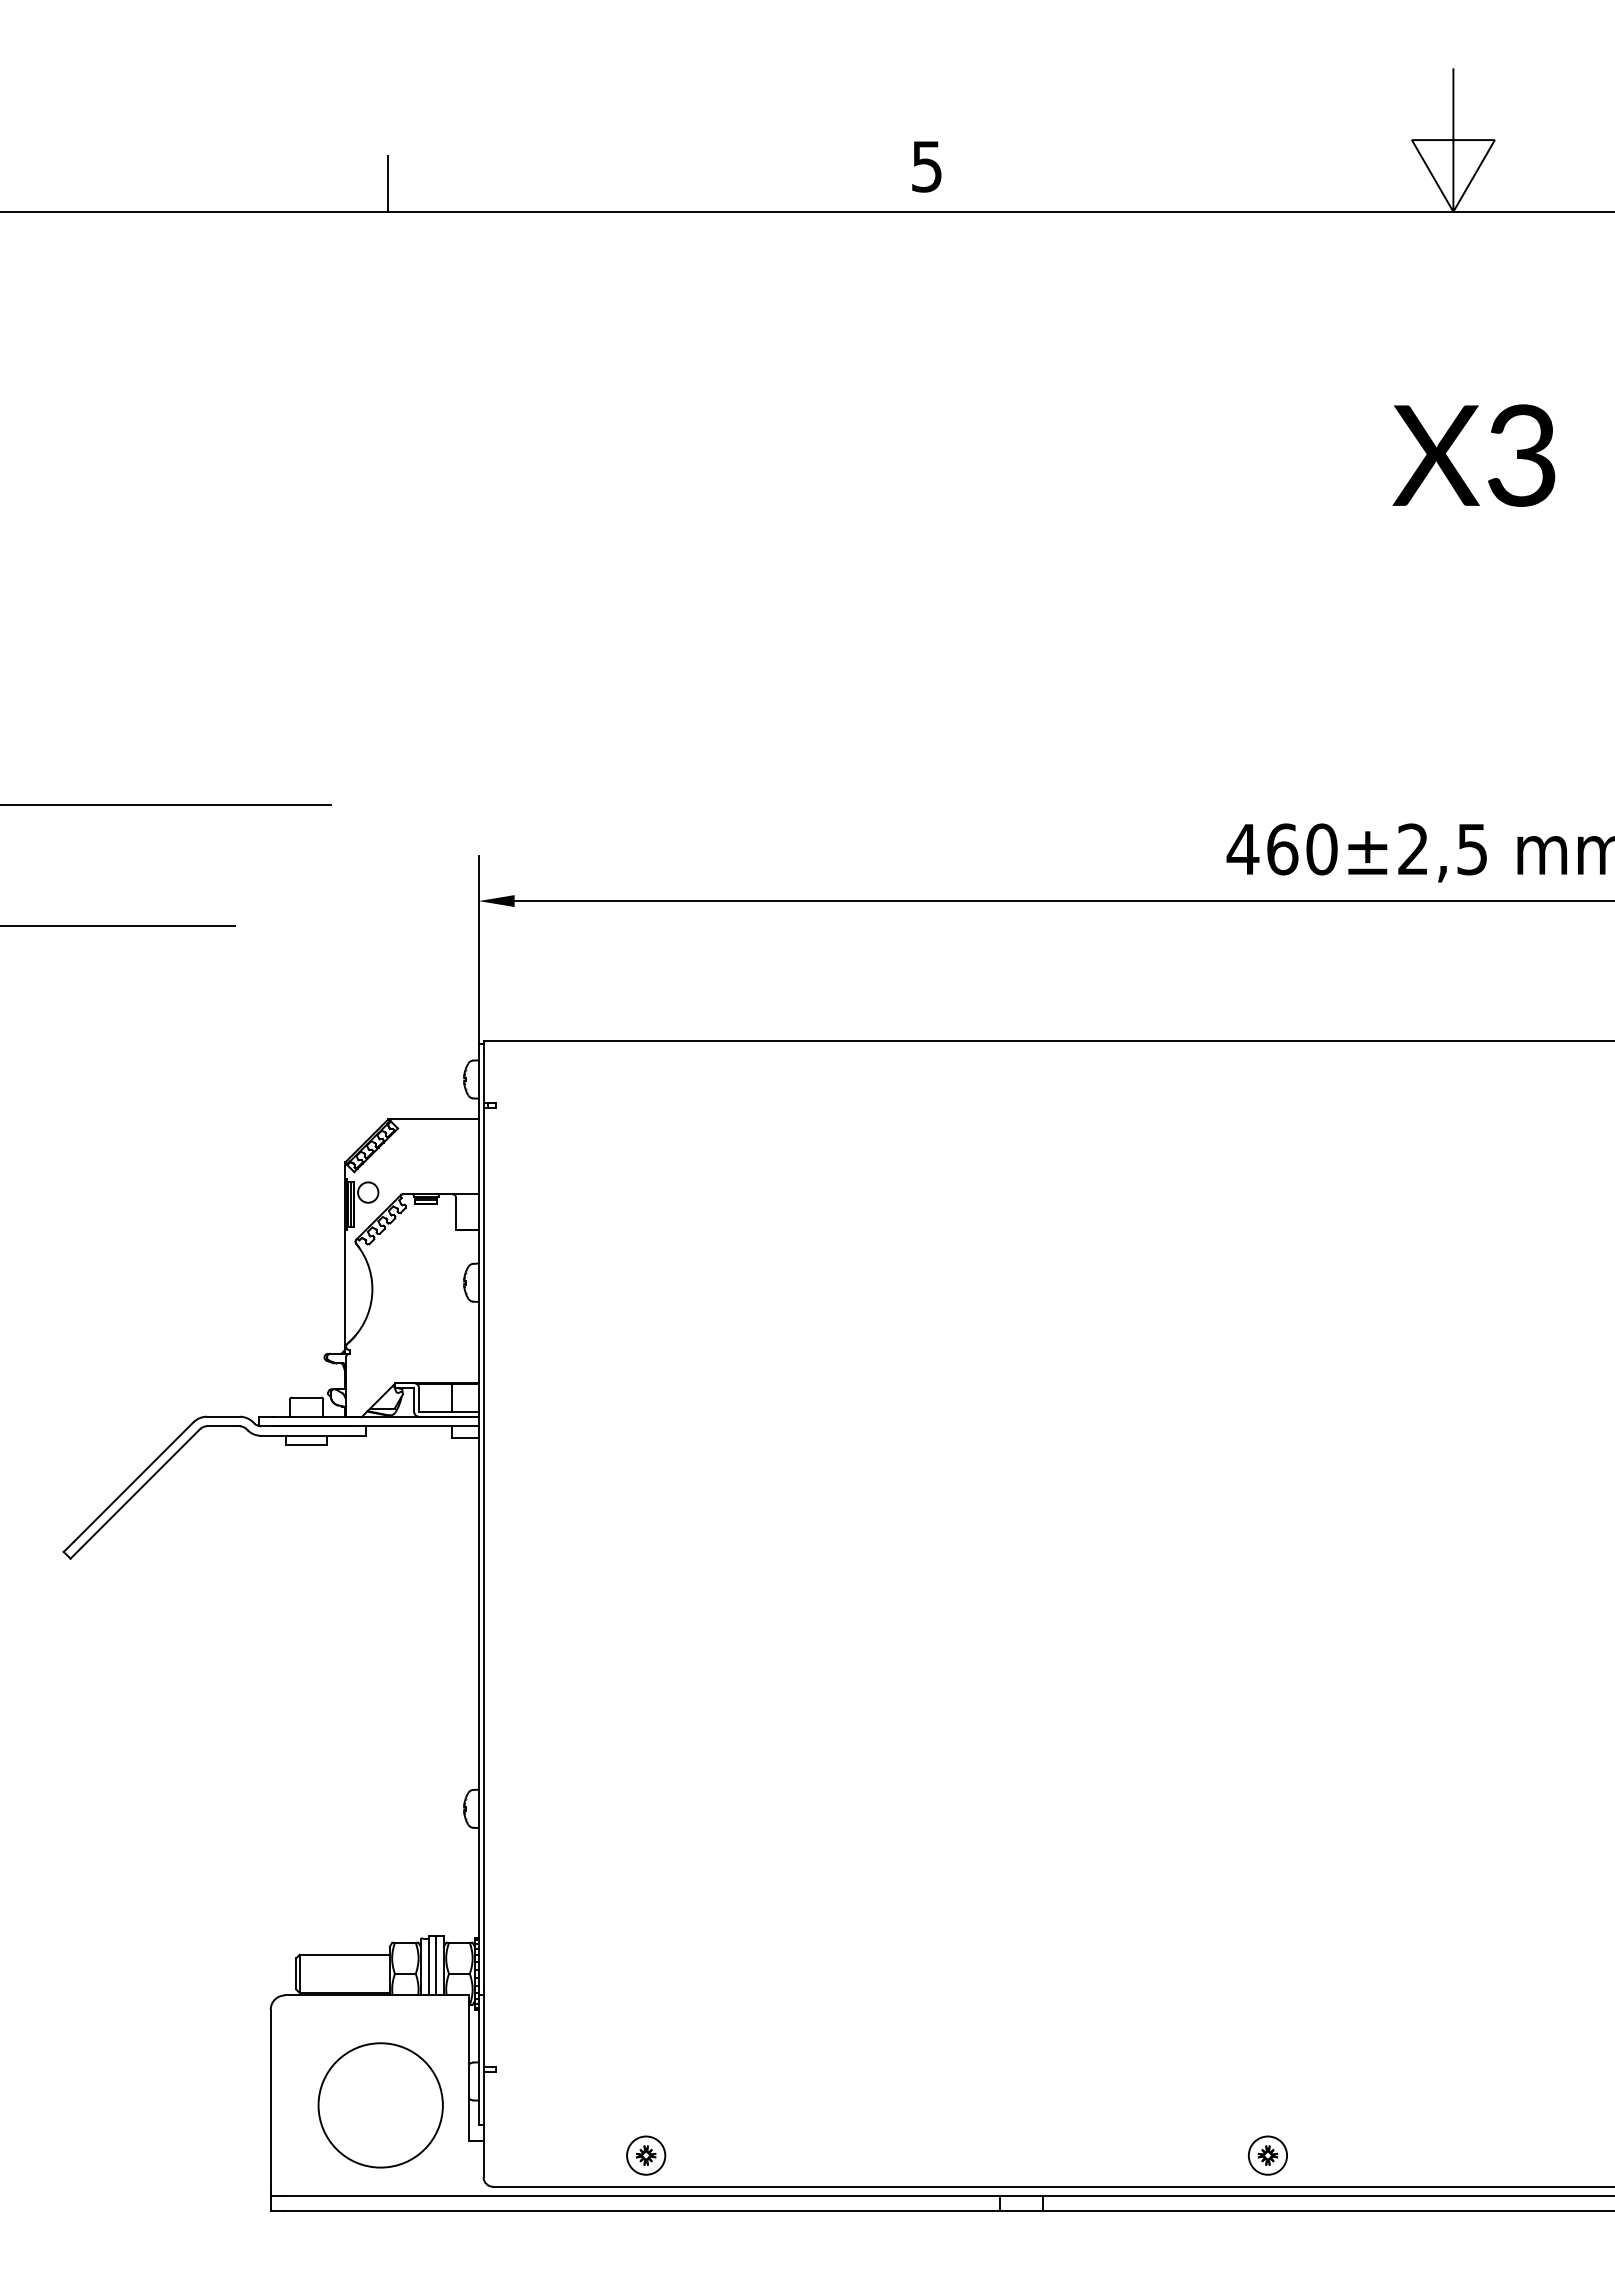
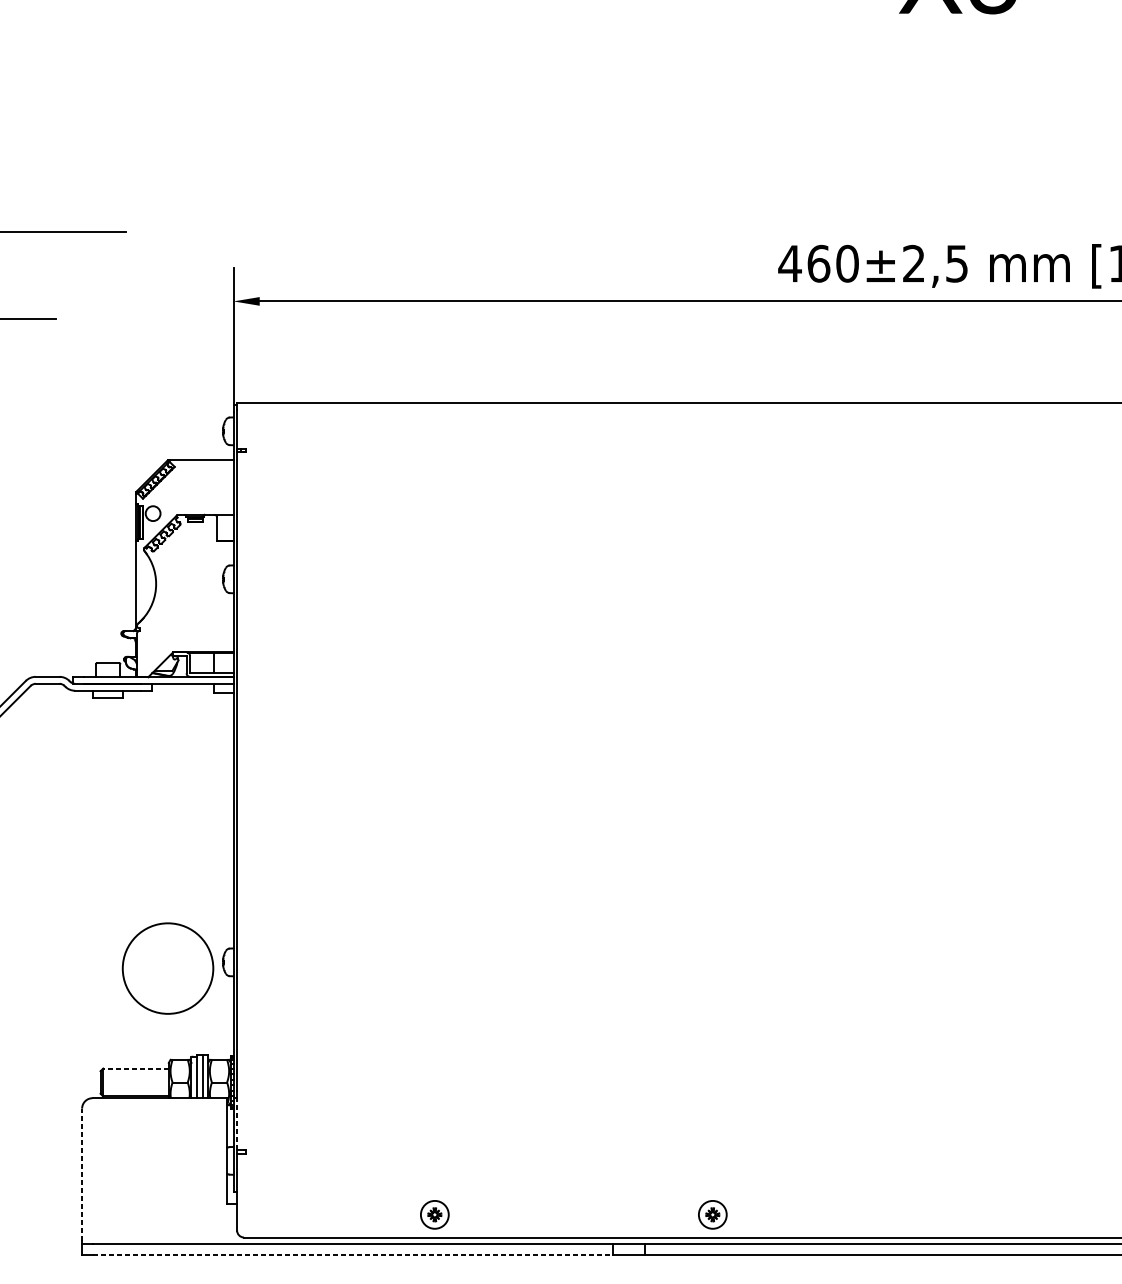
line: (344, 1954) -> (135, 1068), solid -> dashed
line: (483, 2030) -> (237, 1123), solid -> dashed
line: (270, 2100) -> (81, 1174), solid -> dashed
circle: (380, 2105) -> (167, 968), moved
part: (646, 2155) -> (435, 1214), moved
part: (1267, 2155) -> (712, 1214), moved
line: (642, 2210) -> (352, 1254), solid -> dashed

